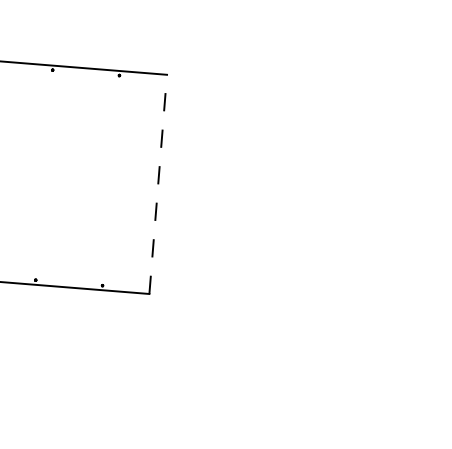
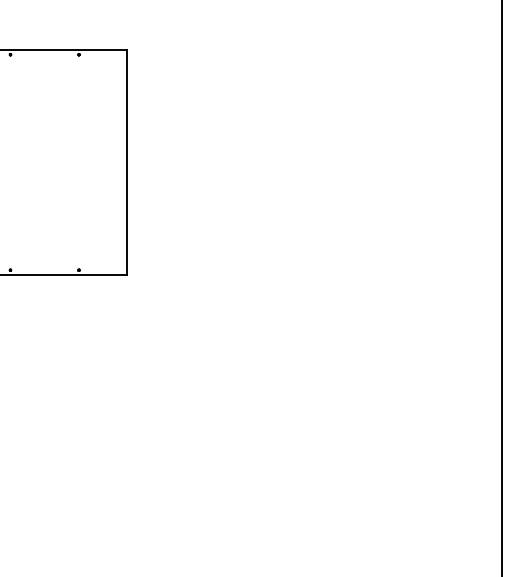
line: (158, 184) -> (127, 162), dashed -> solid

